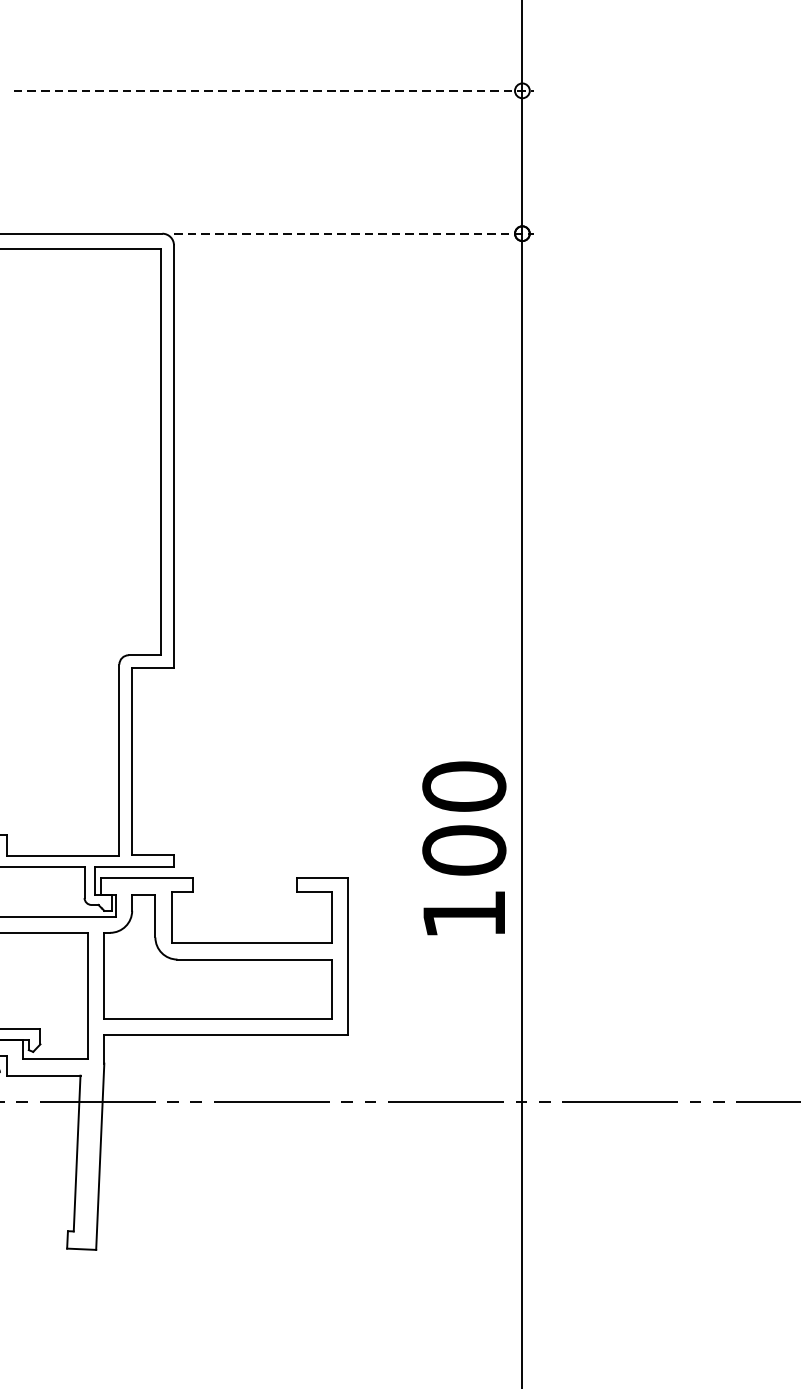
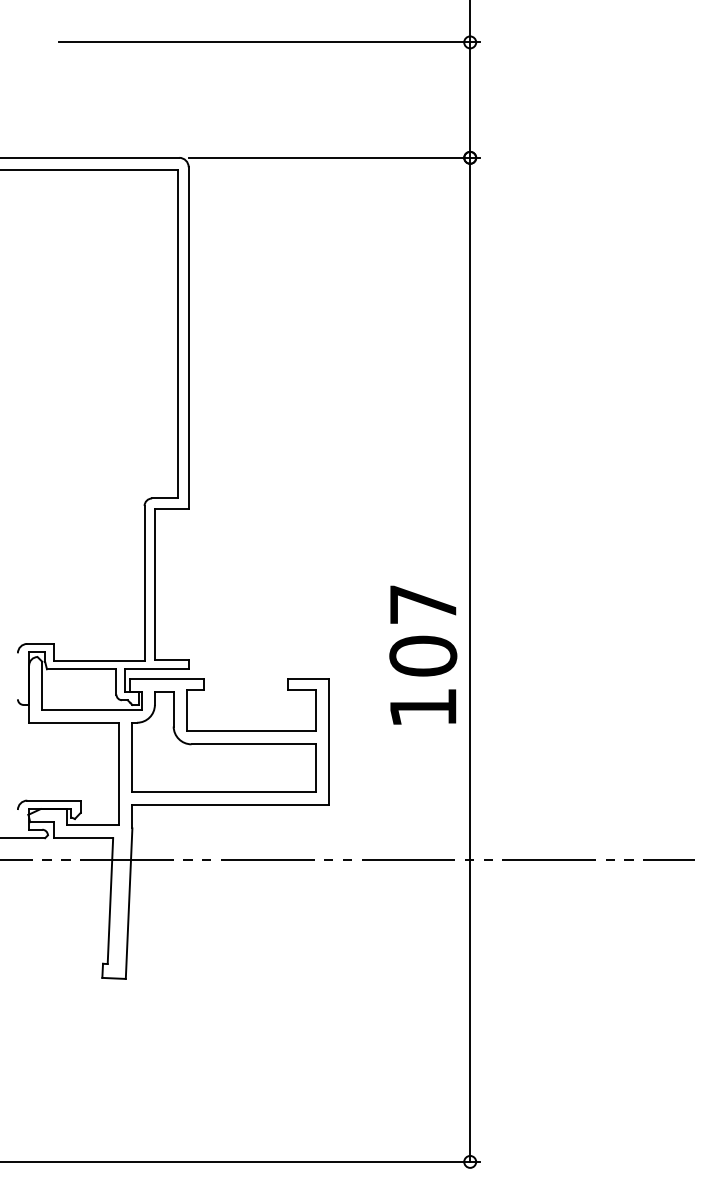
line: (273, 90) -> (269, 42), dashed -> solid
line: (354, 233) -> (334, 157), dashed -> solid
text: (464, 786) -> (423, 604), 100 -> 107

